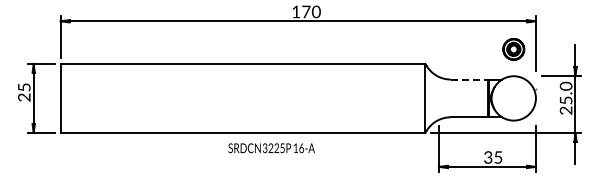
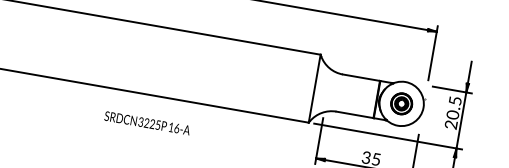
part: (513, 49) -> (401, 103), moved
line: (469, 79) -> (361, 77), dashed -> solid
text: (565, 92) -> (453, 106), 25.0 -> 20.5
text: (271, 148) -> (147, 123), moved

